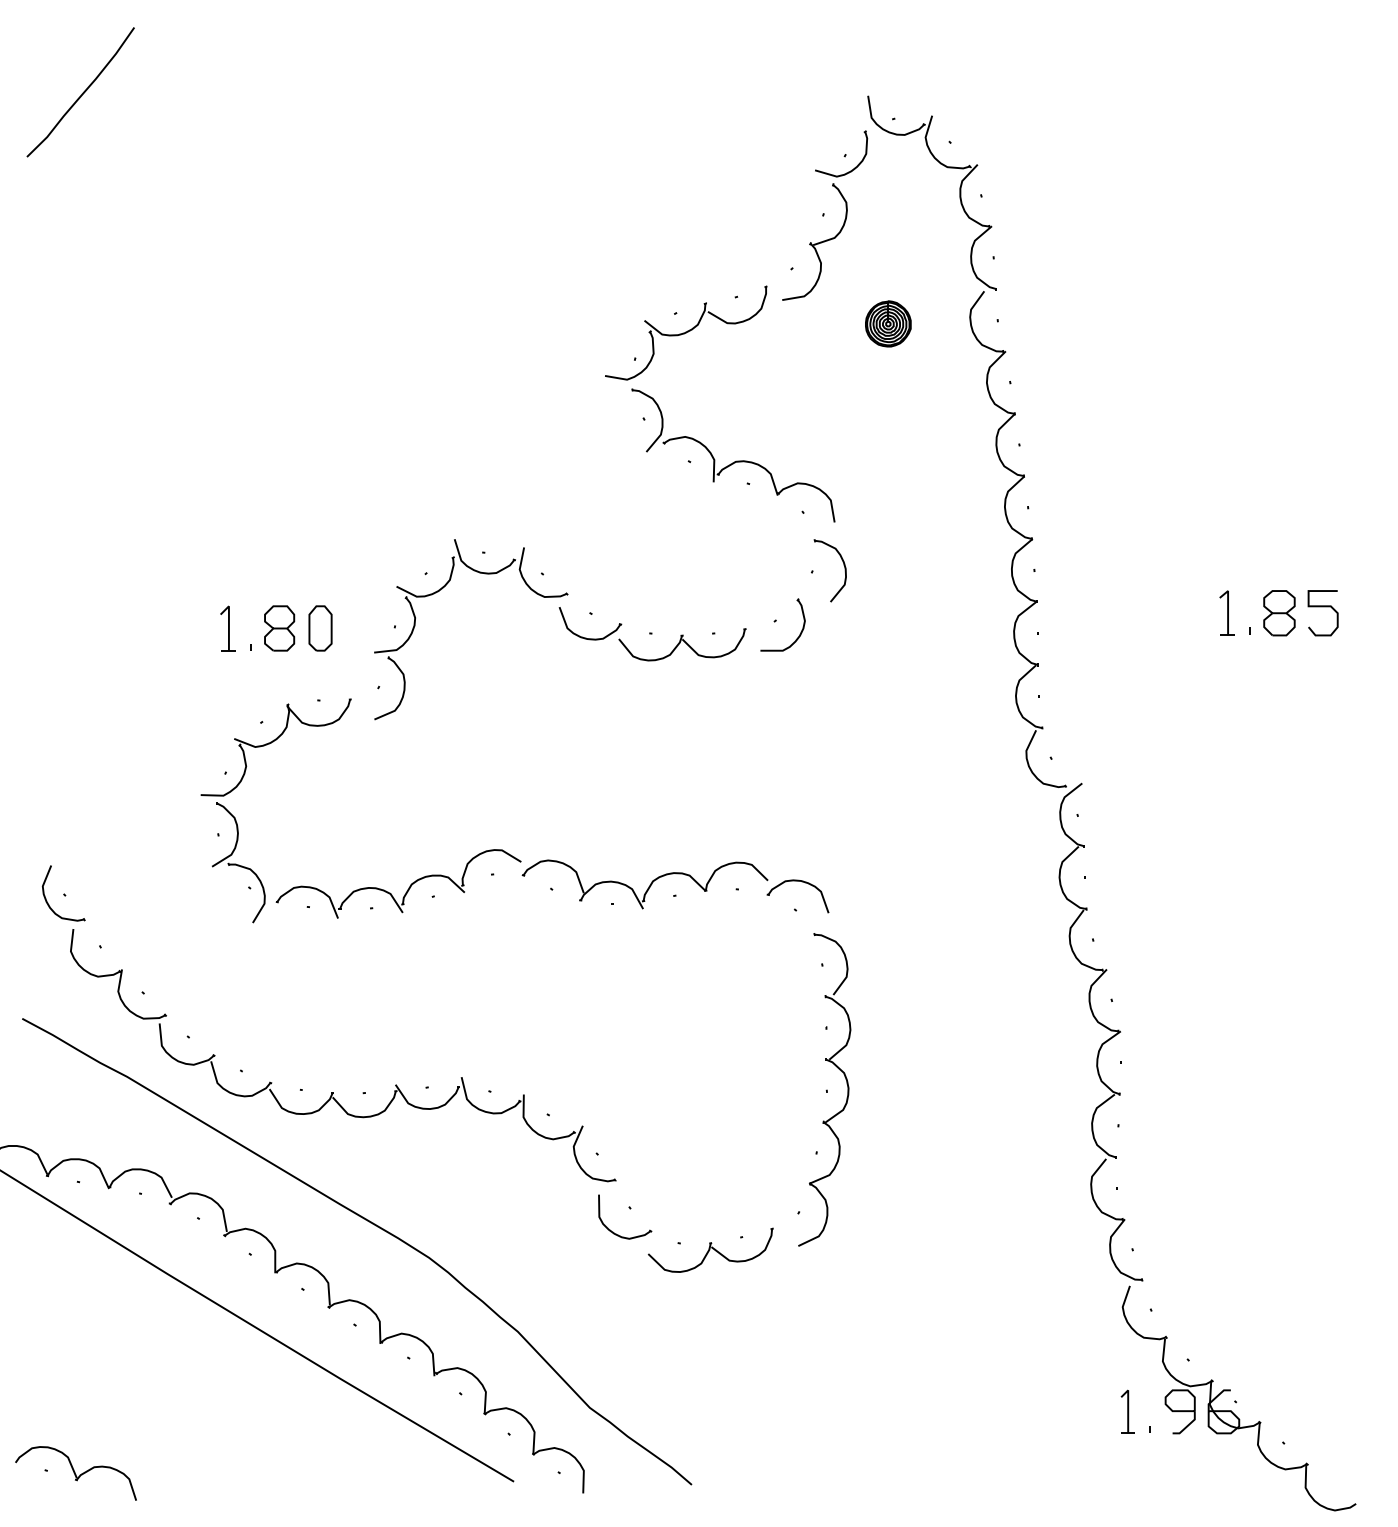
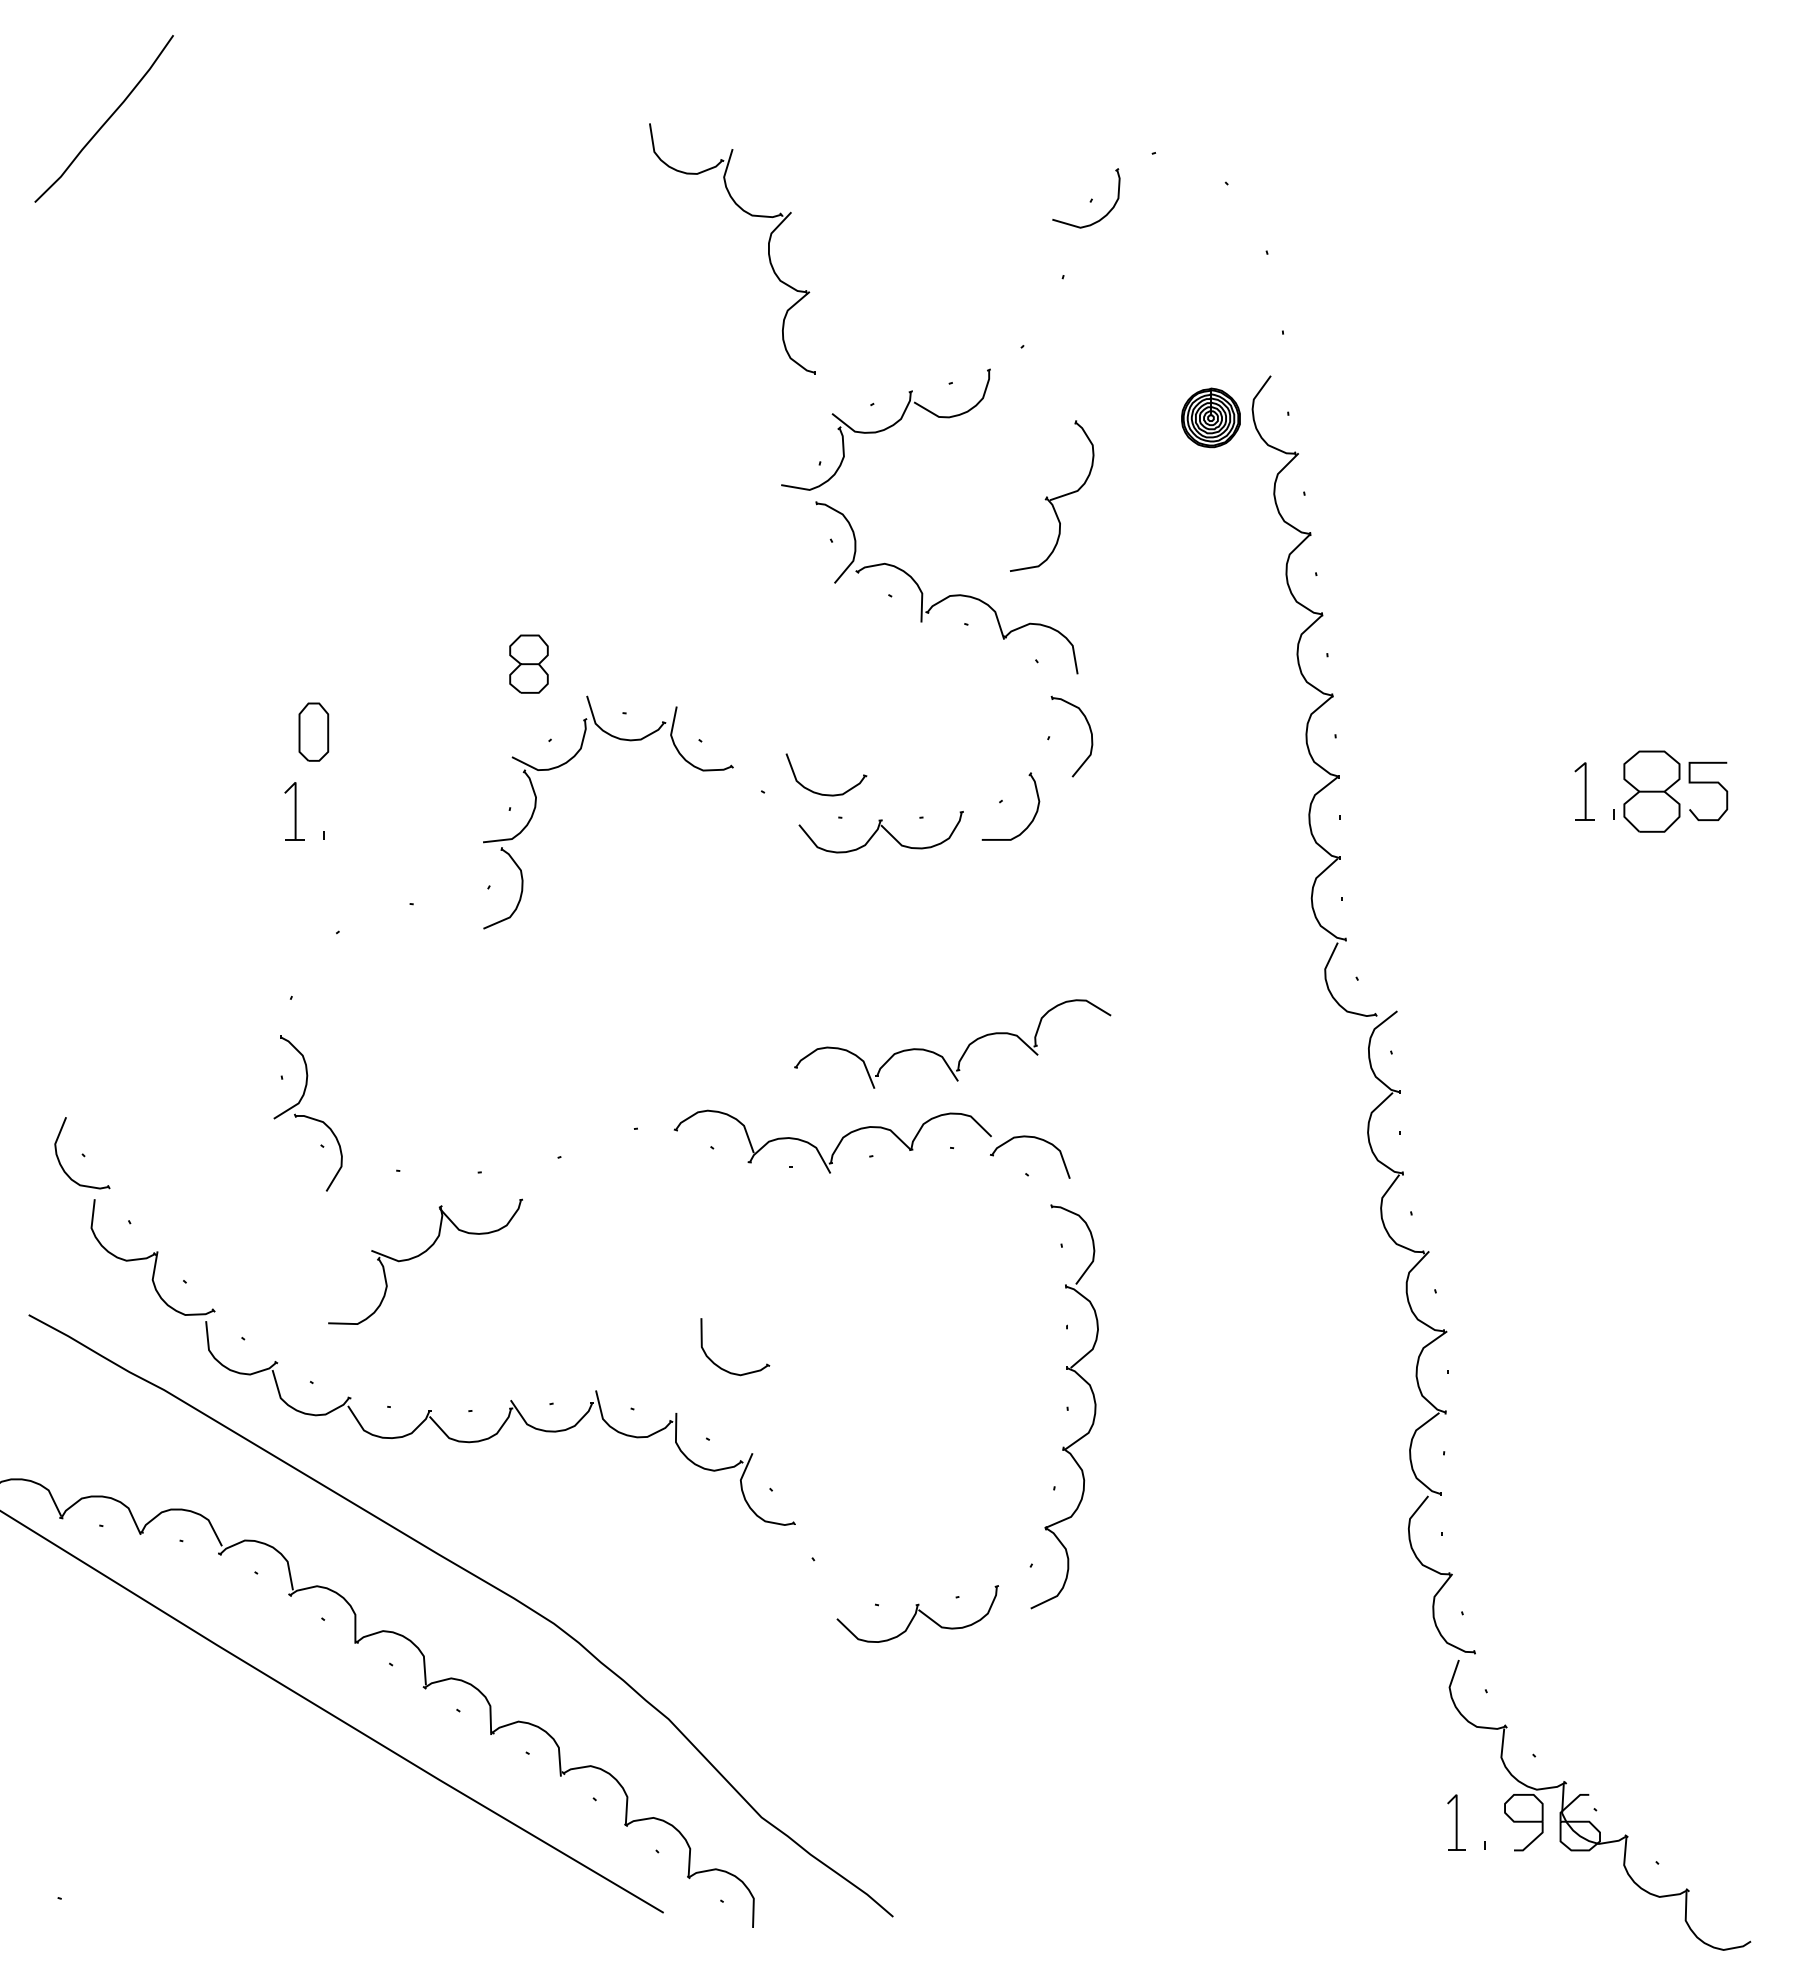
part: (960, 192) -> (768, 248), moved
part: (815, 241) -> (1052, 495), moved
part: (887, 323) -> (1210, 417), moved
part: (1279, 612) -> (1651, 790), size x1.4
part: (279, 627) -> (528, 663), moved
part: (320, 627) -> (313, 731), moved
part: (587, 638) -> (822, 793), moved
part: (273, 742) -> (421, 1255), moved
part: (407, 890) -> (963, 1052), moved
part: (617, 1234) -> (725, 1369), moved
part: (75, 1473) -> (97, 1902), removed

